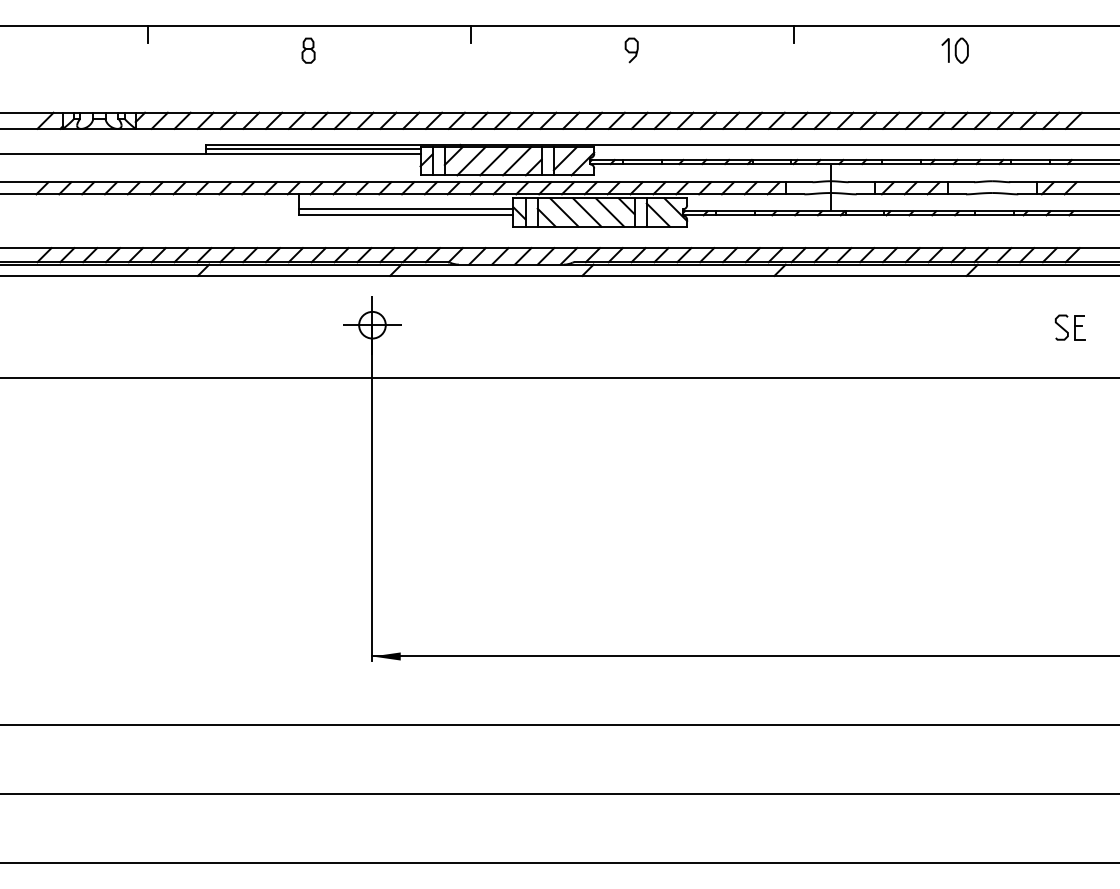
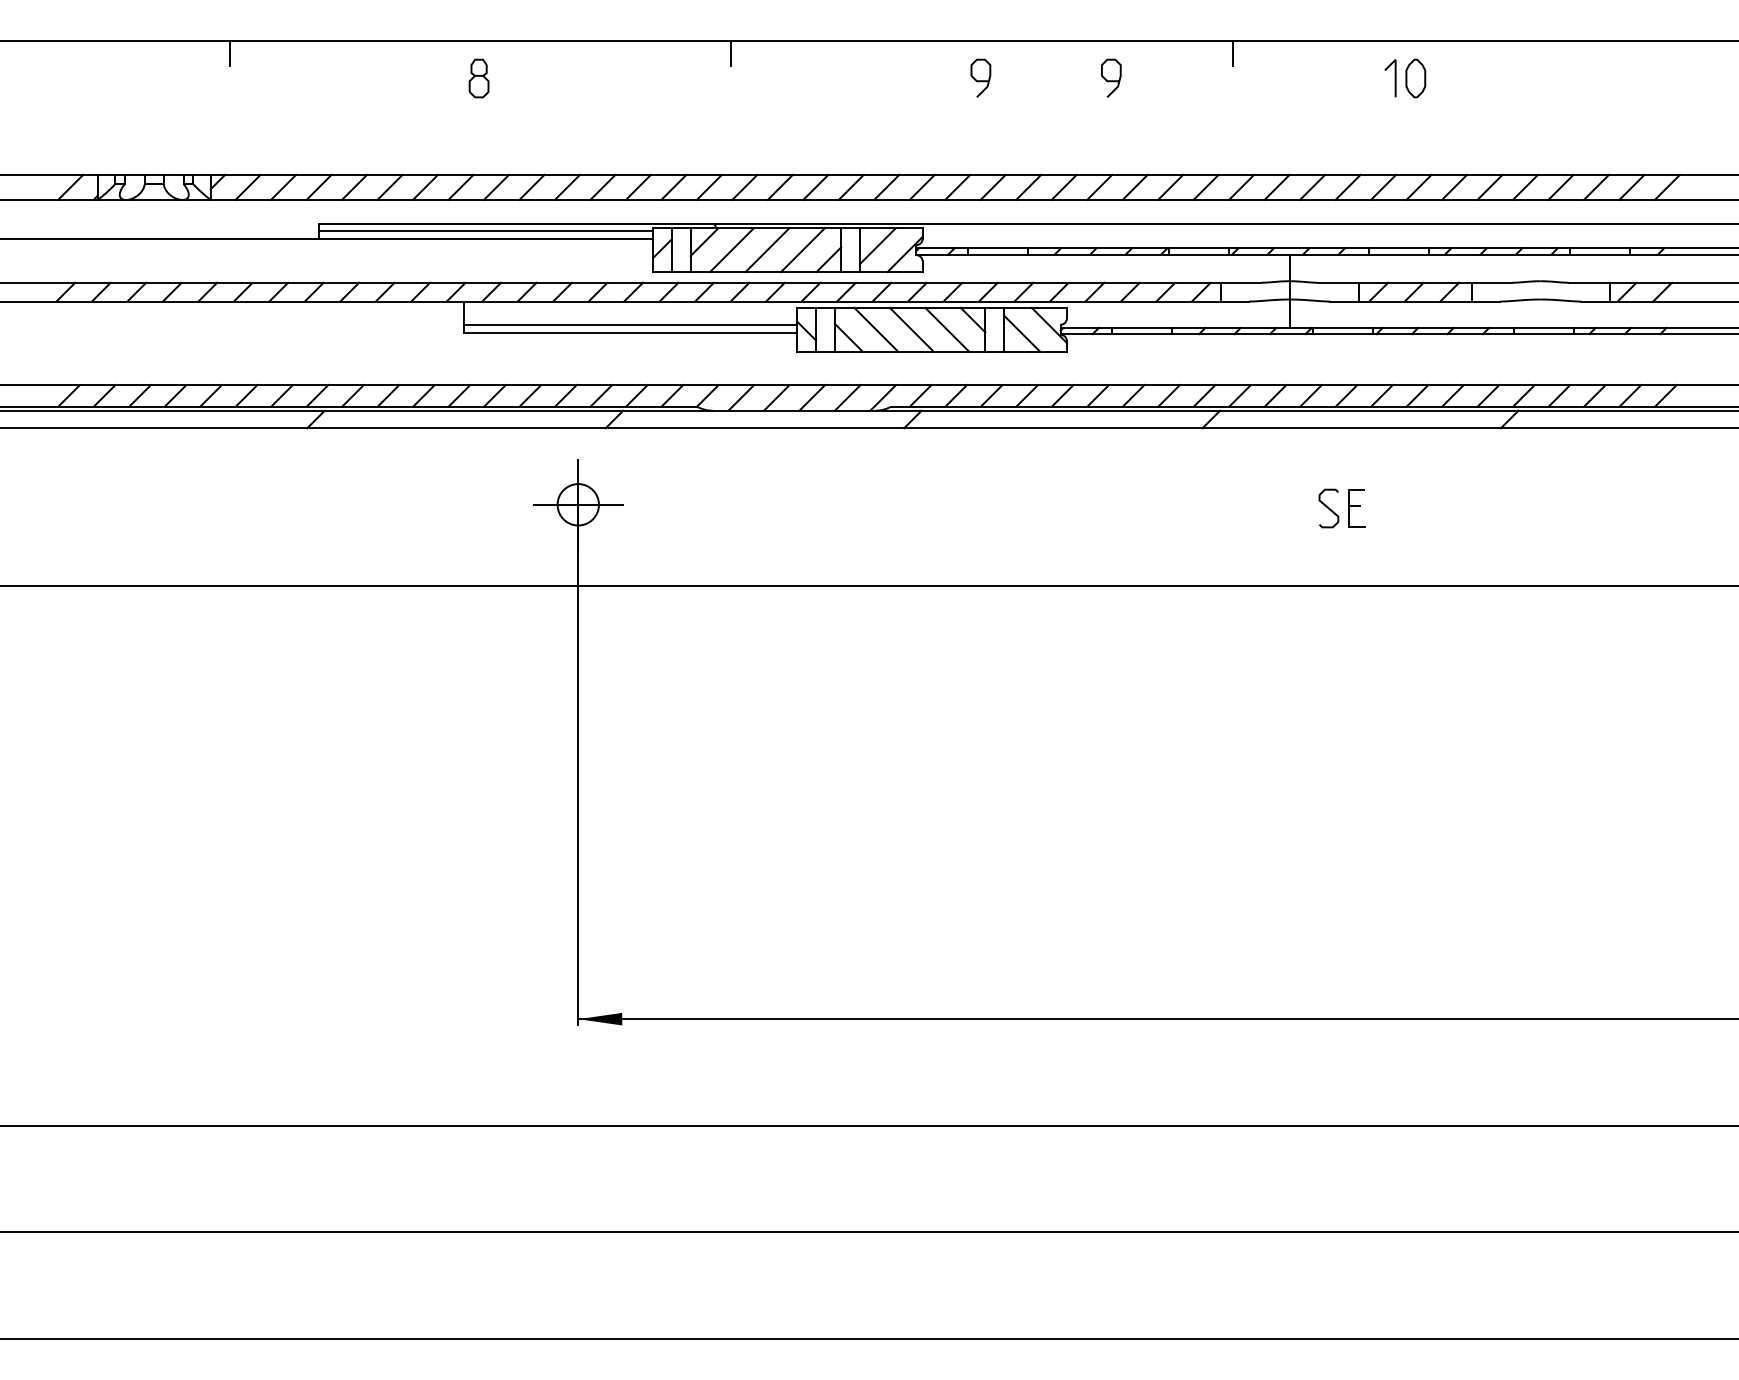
part: (954, 50) -> (1404, 78), moved
curve: (715, 51) -> (1110, 79), added
part: (1069, 327) -> (1340, 508), moved

